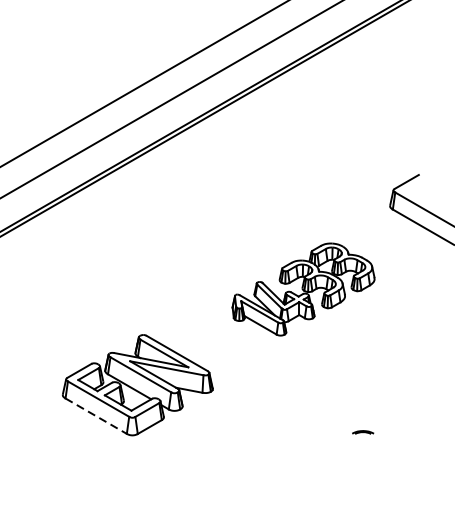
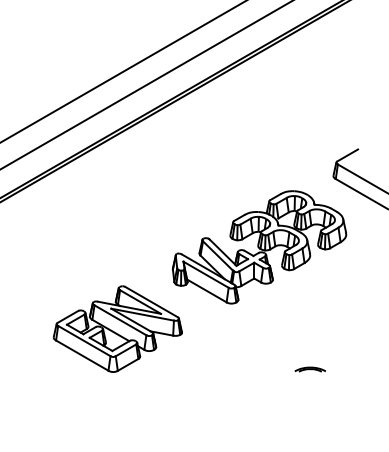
part: (303, 289) -> (259, 247), size x1.43
line: (96, 416) -> (82, 355), dashed -> solid
part: (363, 432) -> (310, 369), size x1.67

